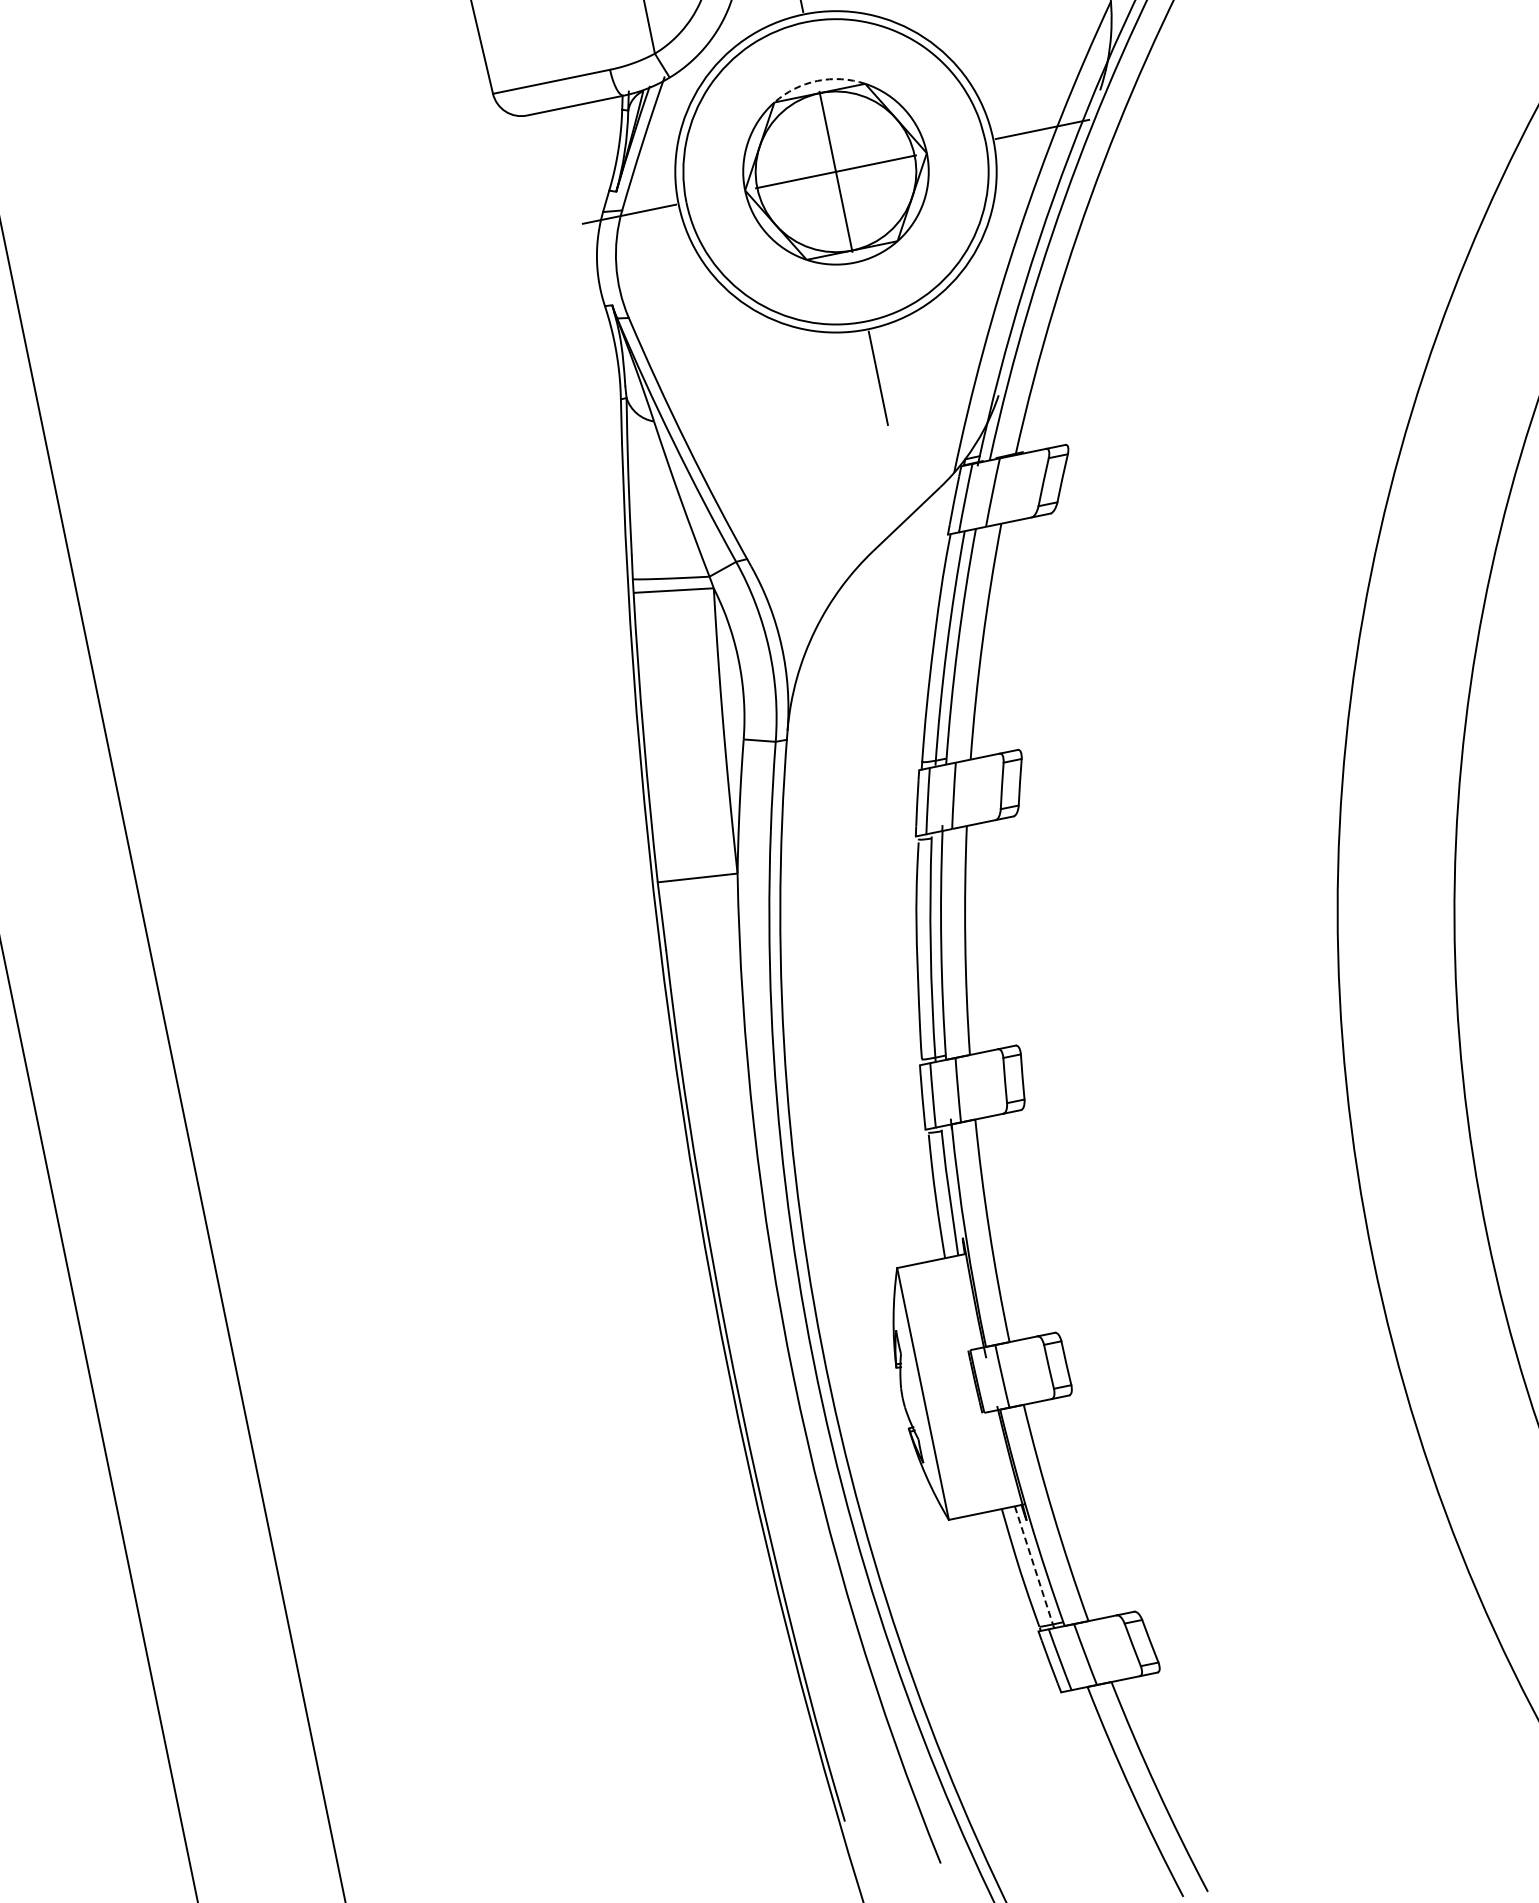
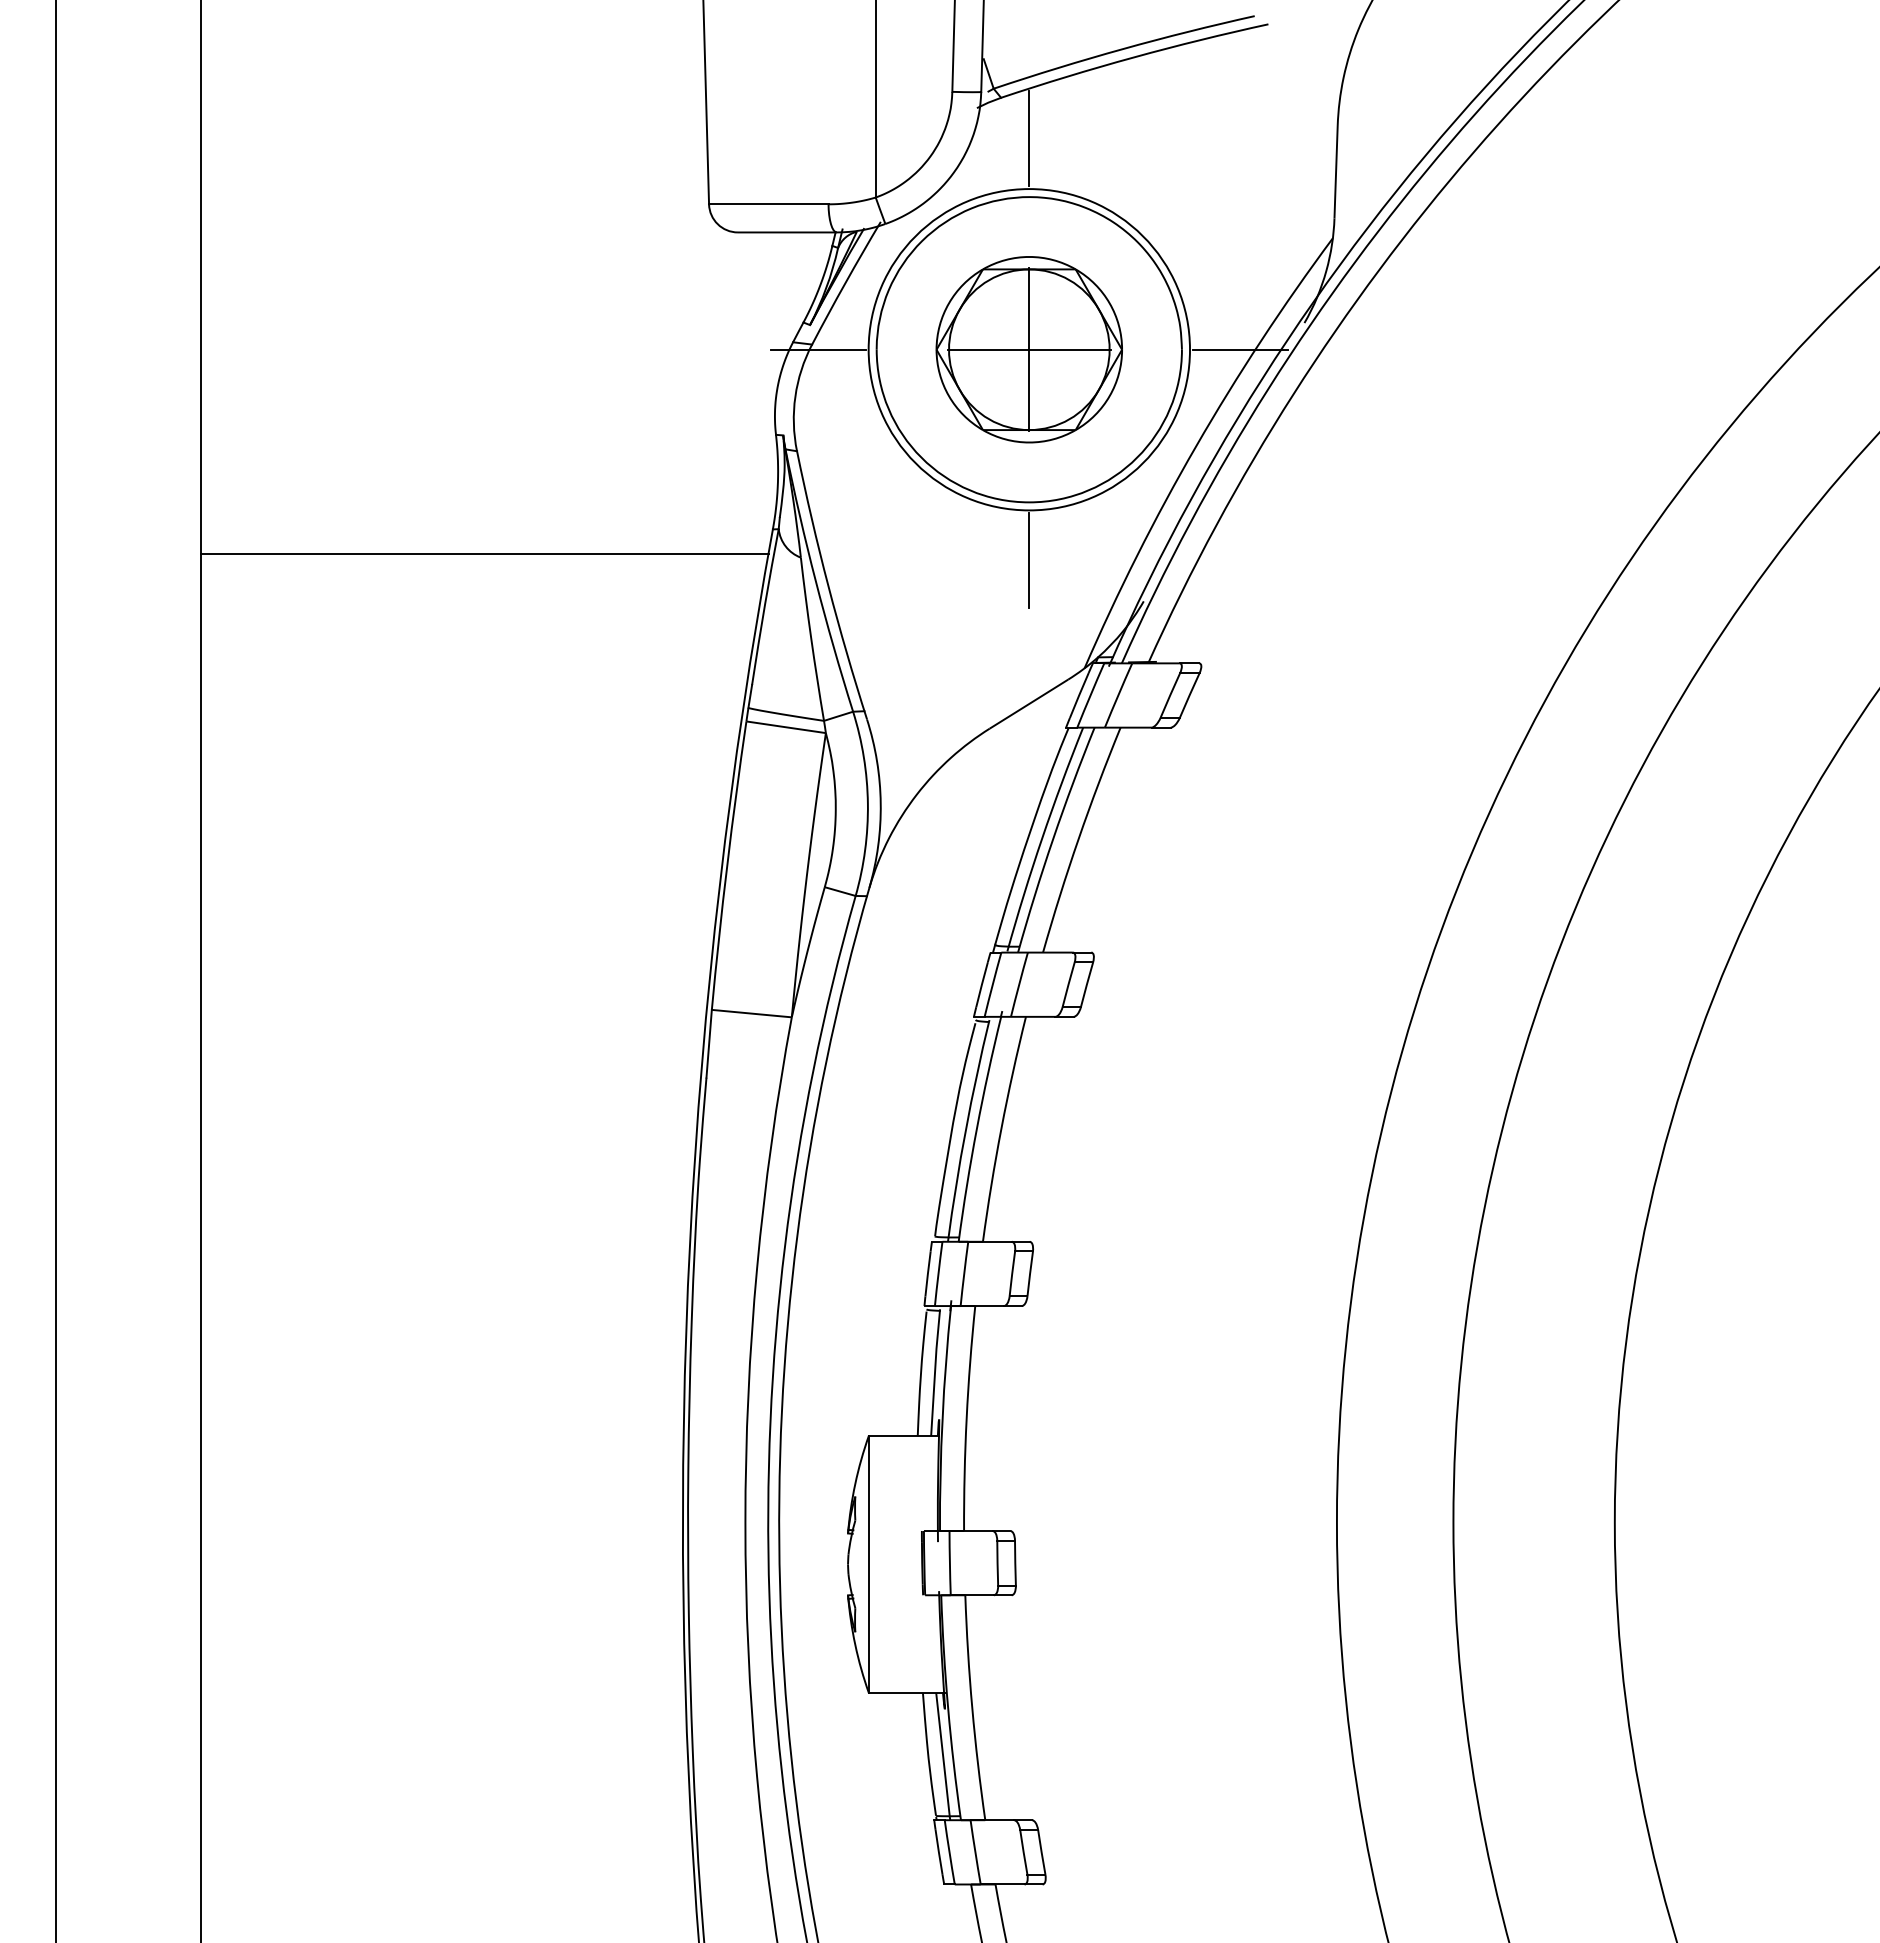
arc: (817, 80) -> (1029, 256), dashed -> solid
line: (343, 481) -> (484, 553), added
line: (1034, 1568) -> (943, 1757), dashed -> solid

